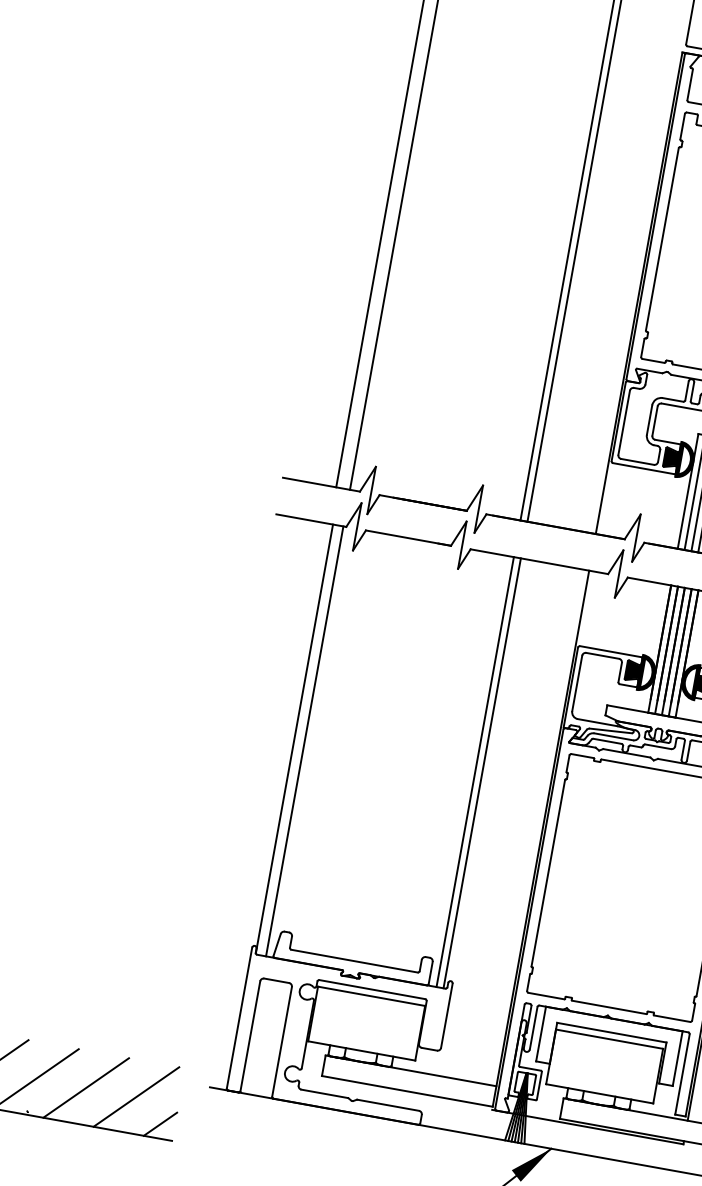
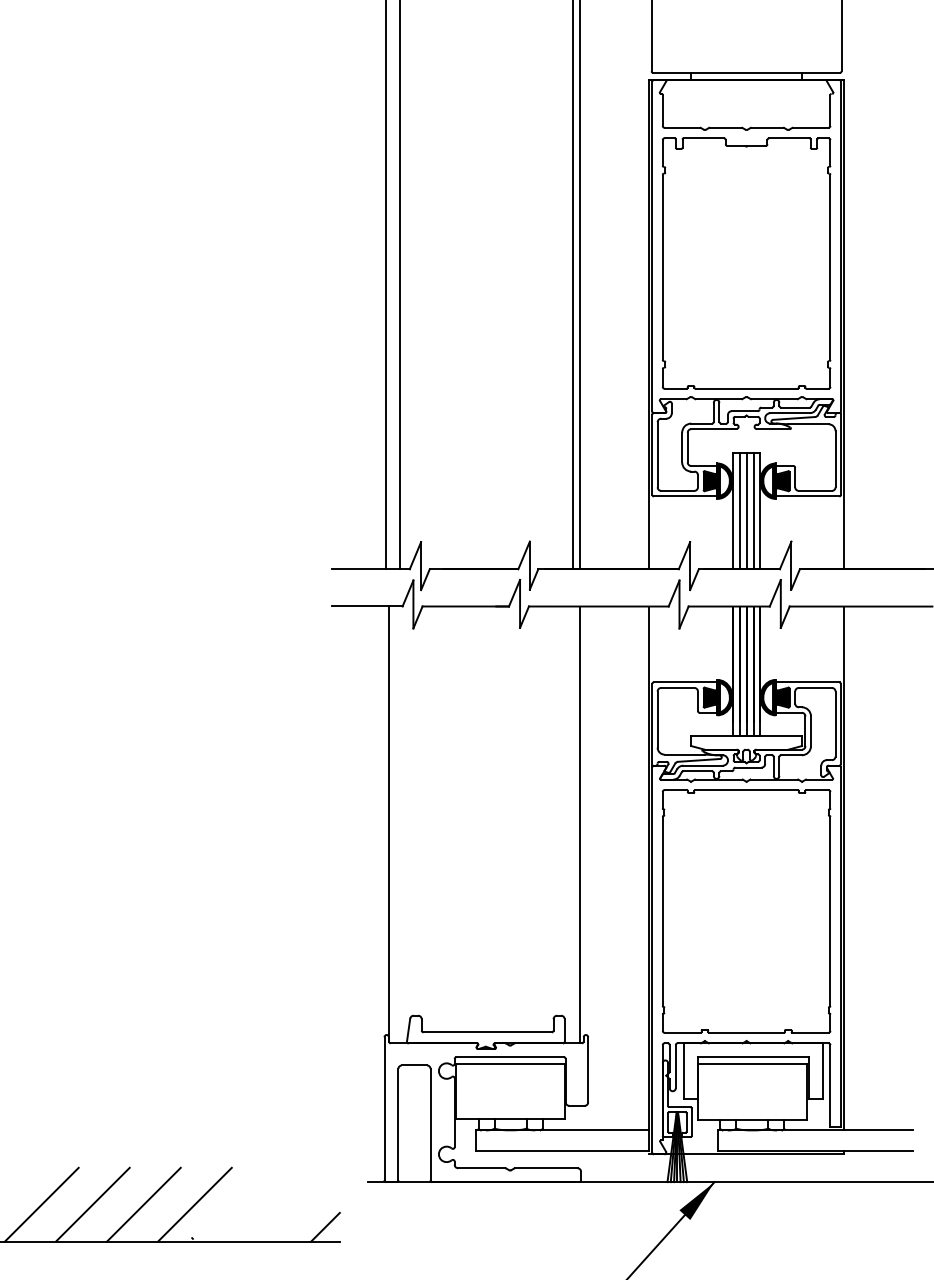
line: (304, 740) -> (399, 824), removed
line: (474, 771) -> (572, 824), removed
line: (85, 1087) -> (245, 1204), removed
line: (135, 1096) -> (296, 1204), removed

